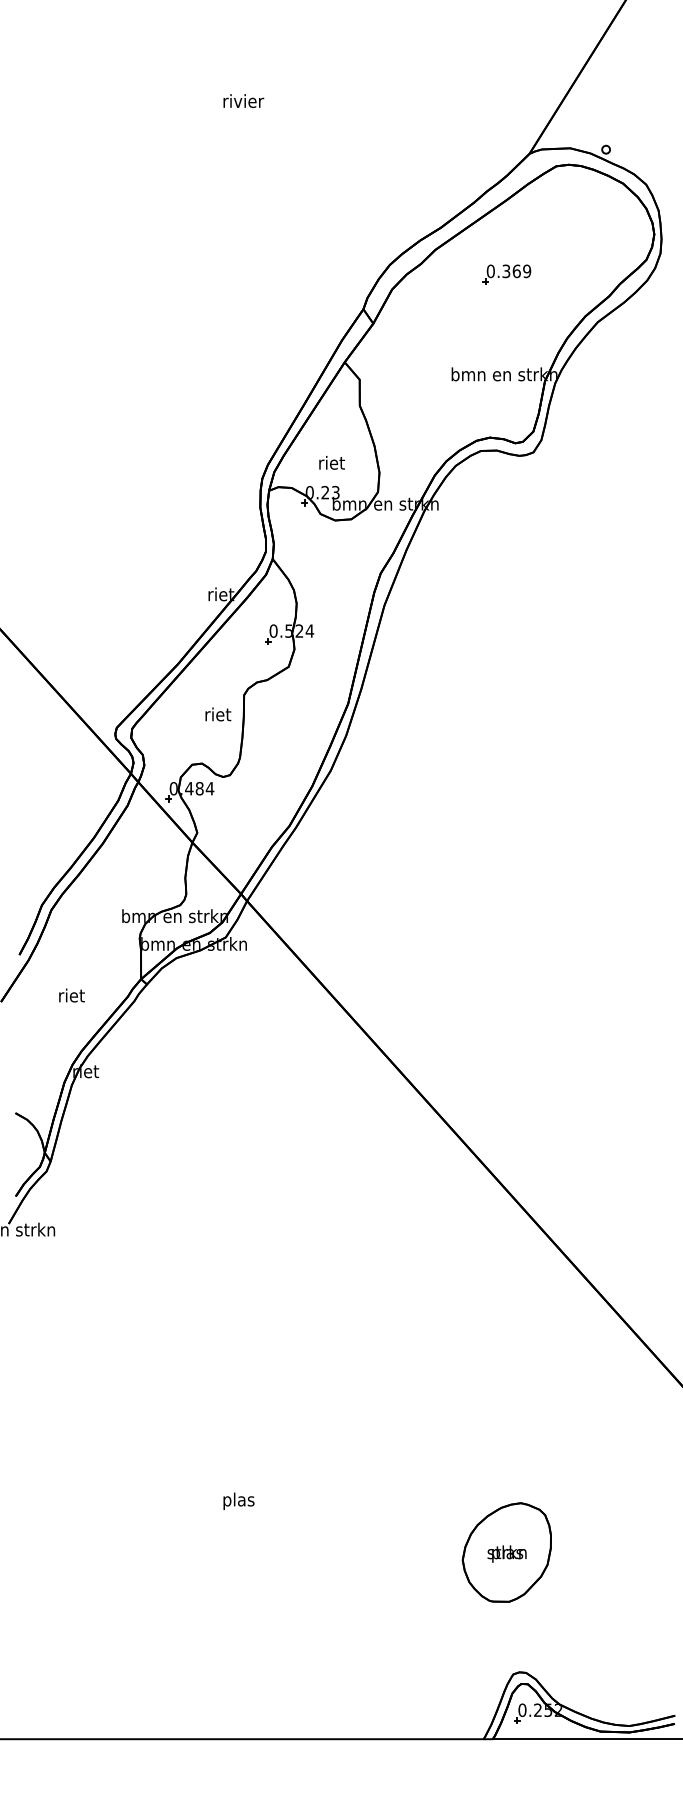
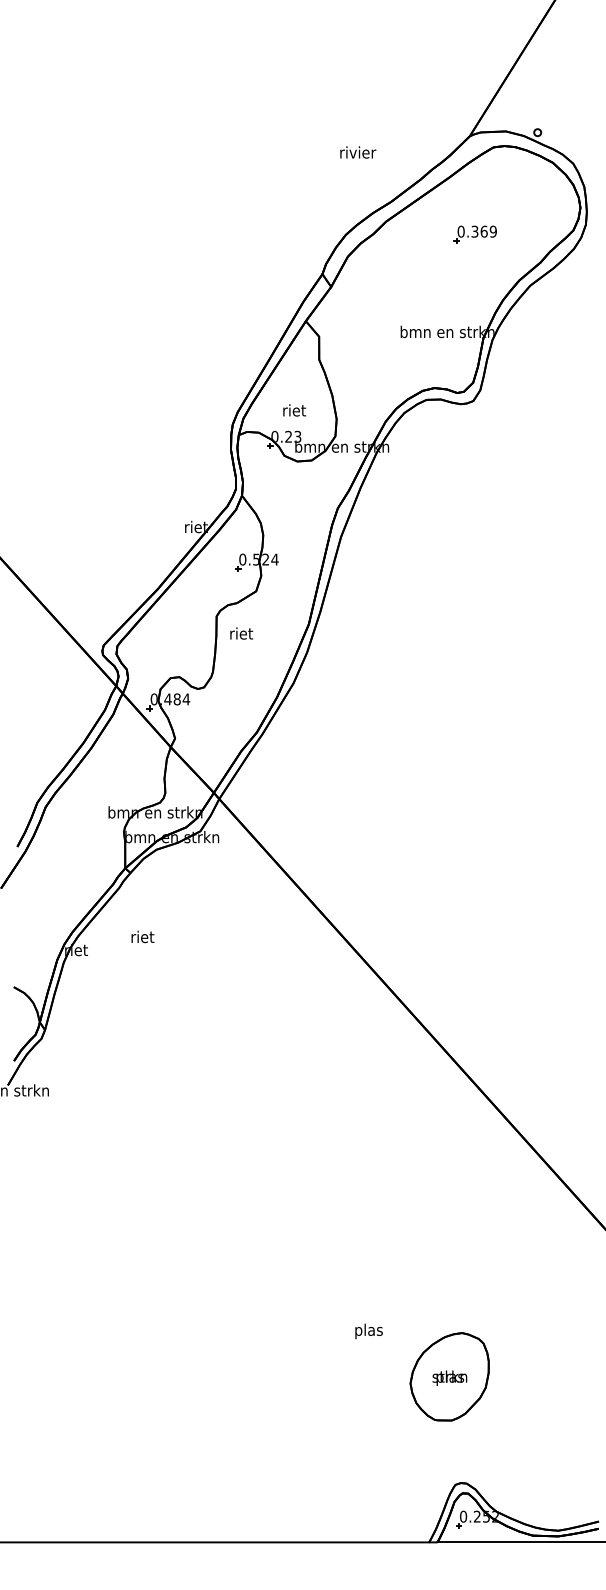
text: (243, 100) -> (357, 151), moved
part: (506, 274) -> (475, 234), moved
text: (218, 714) -> (241, 633), moved
text: (71, 995) -> (142, 936), moved
text: (238, 1501) -> (368, 1331), moved

